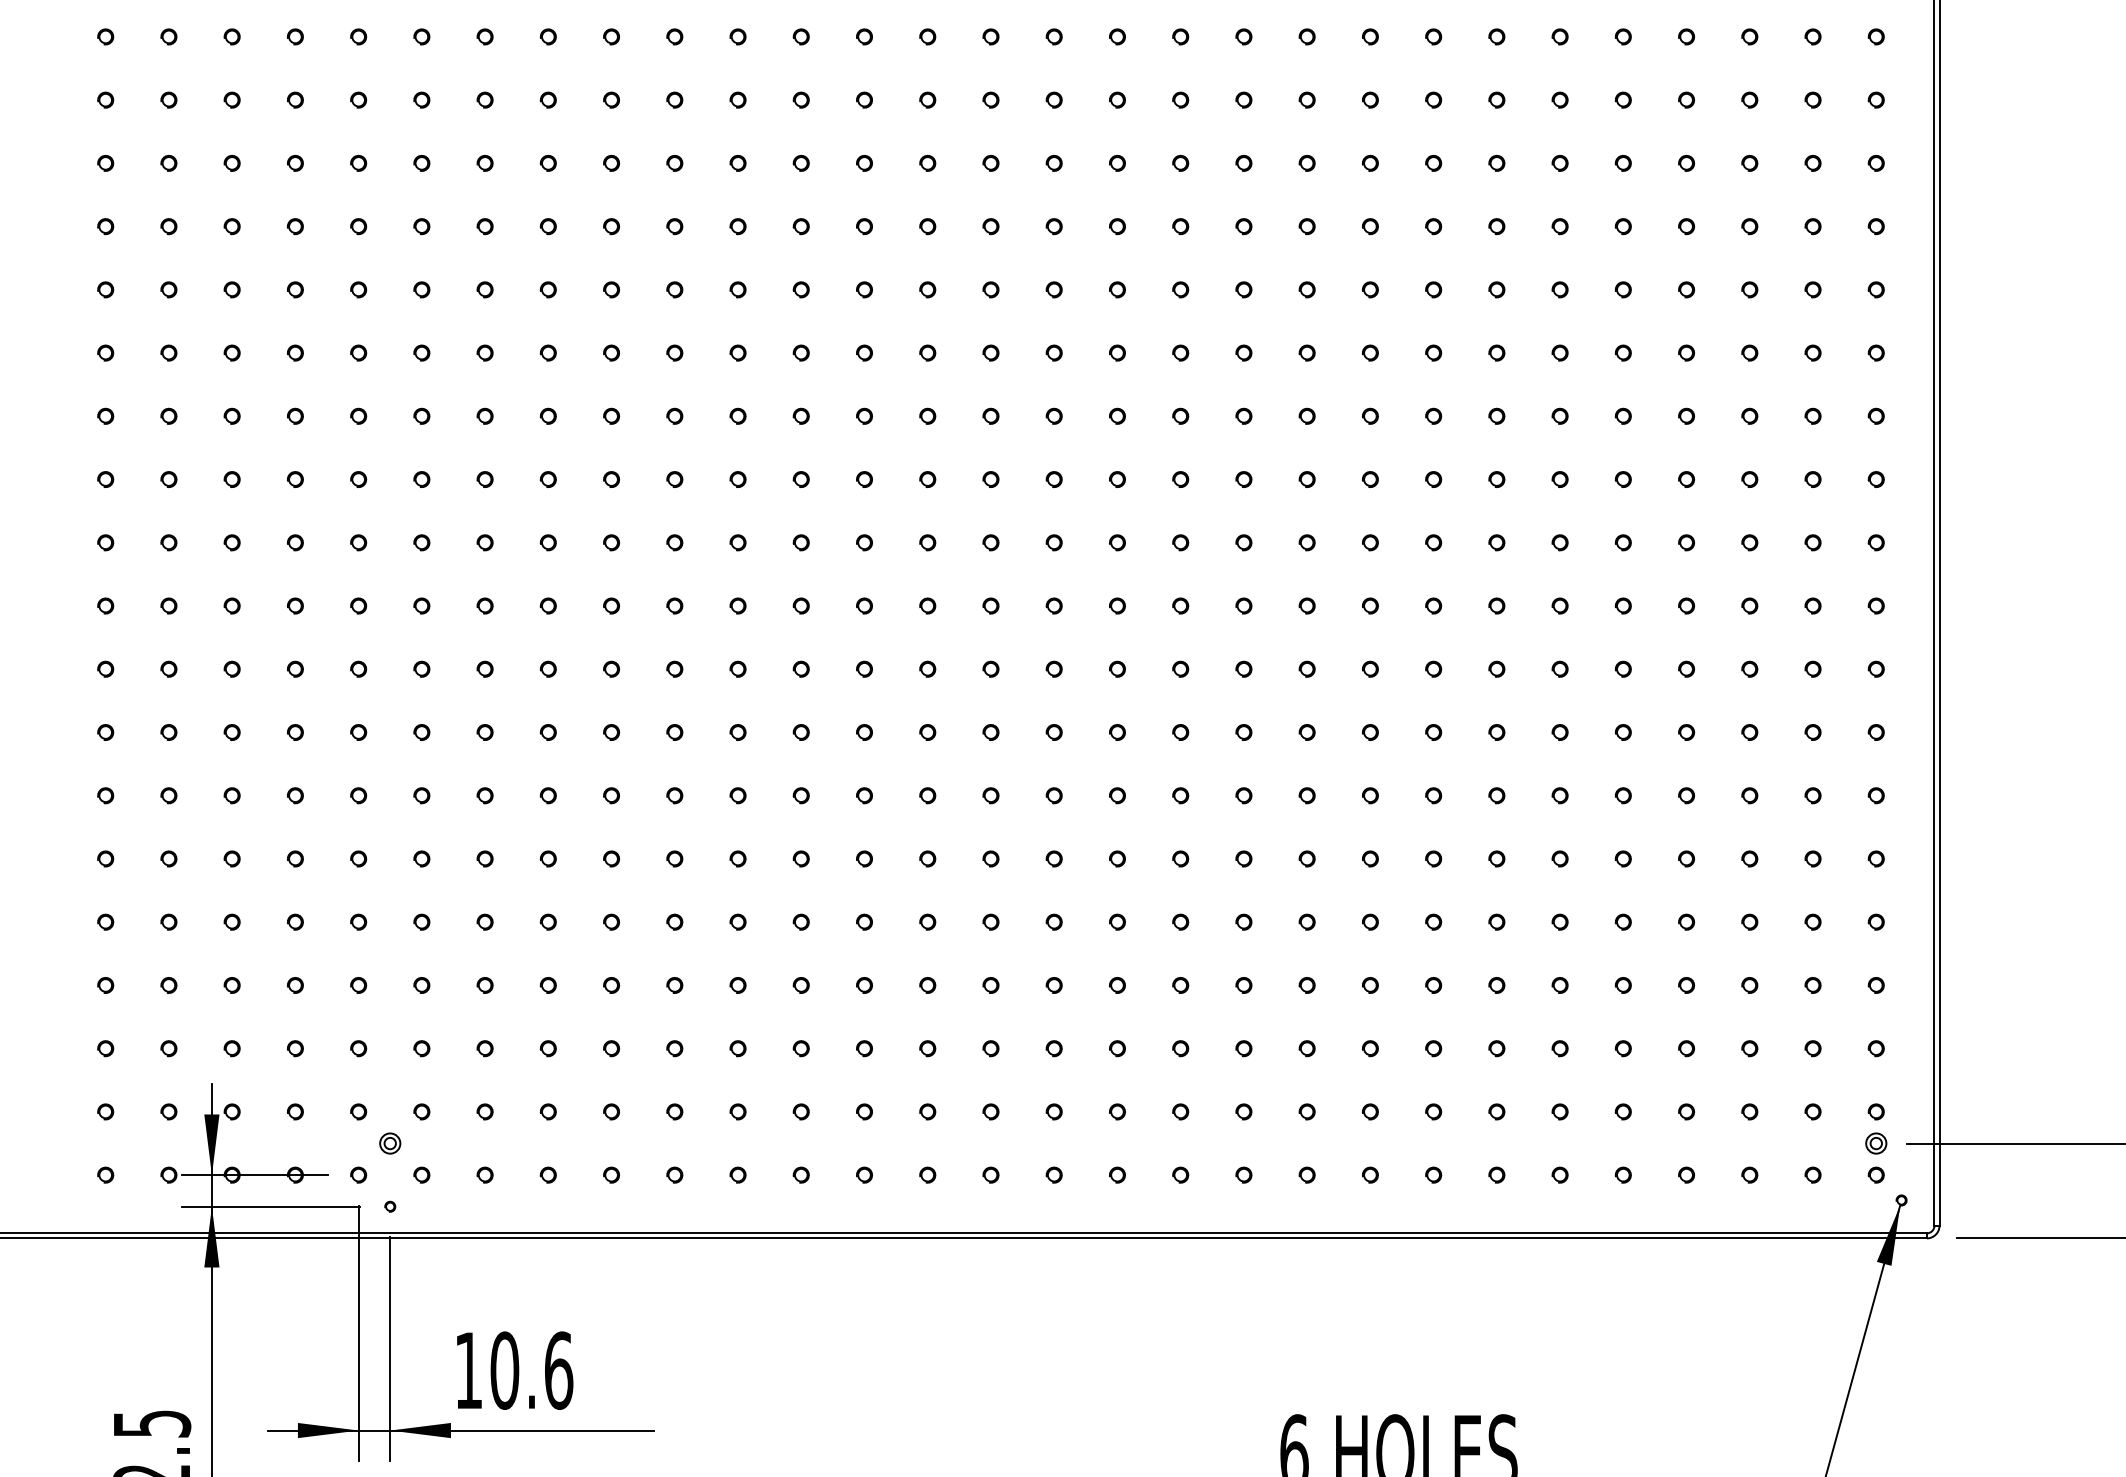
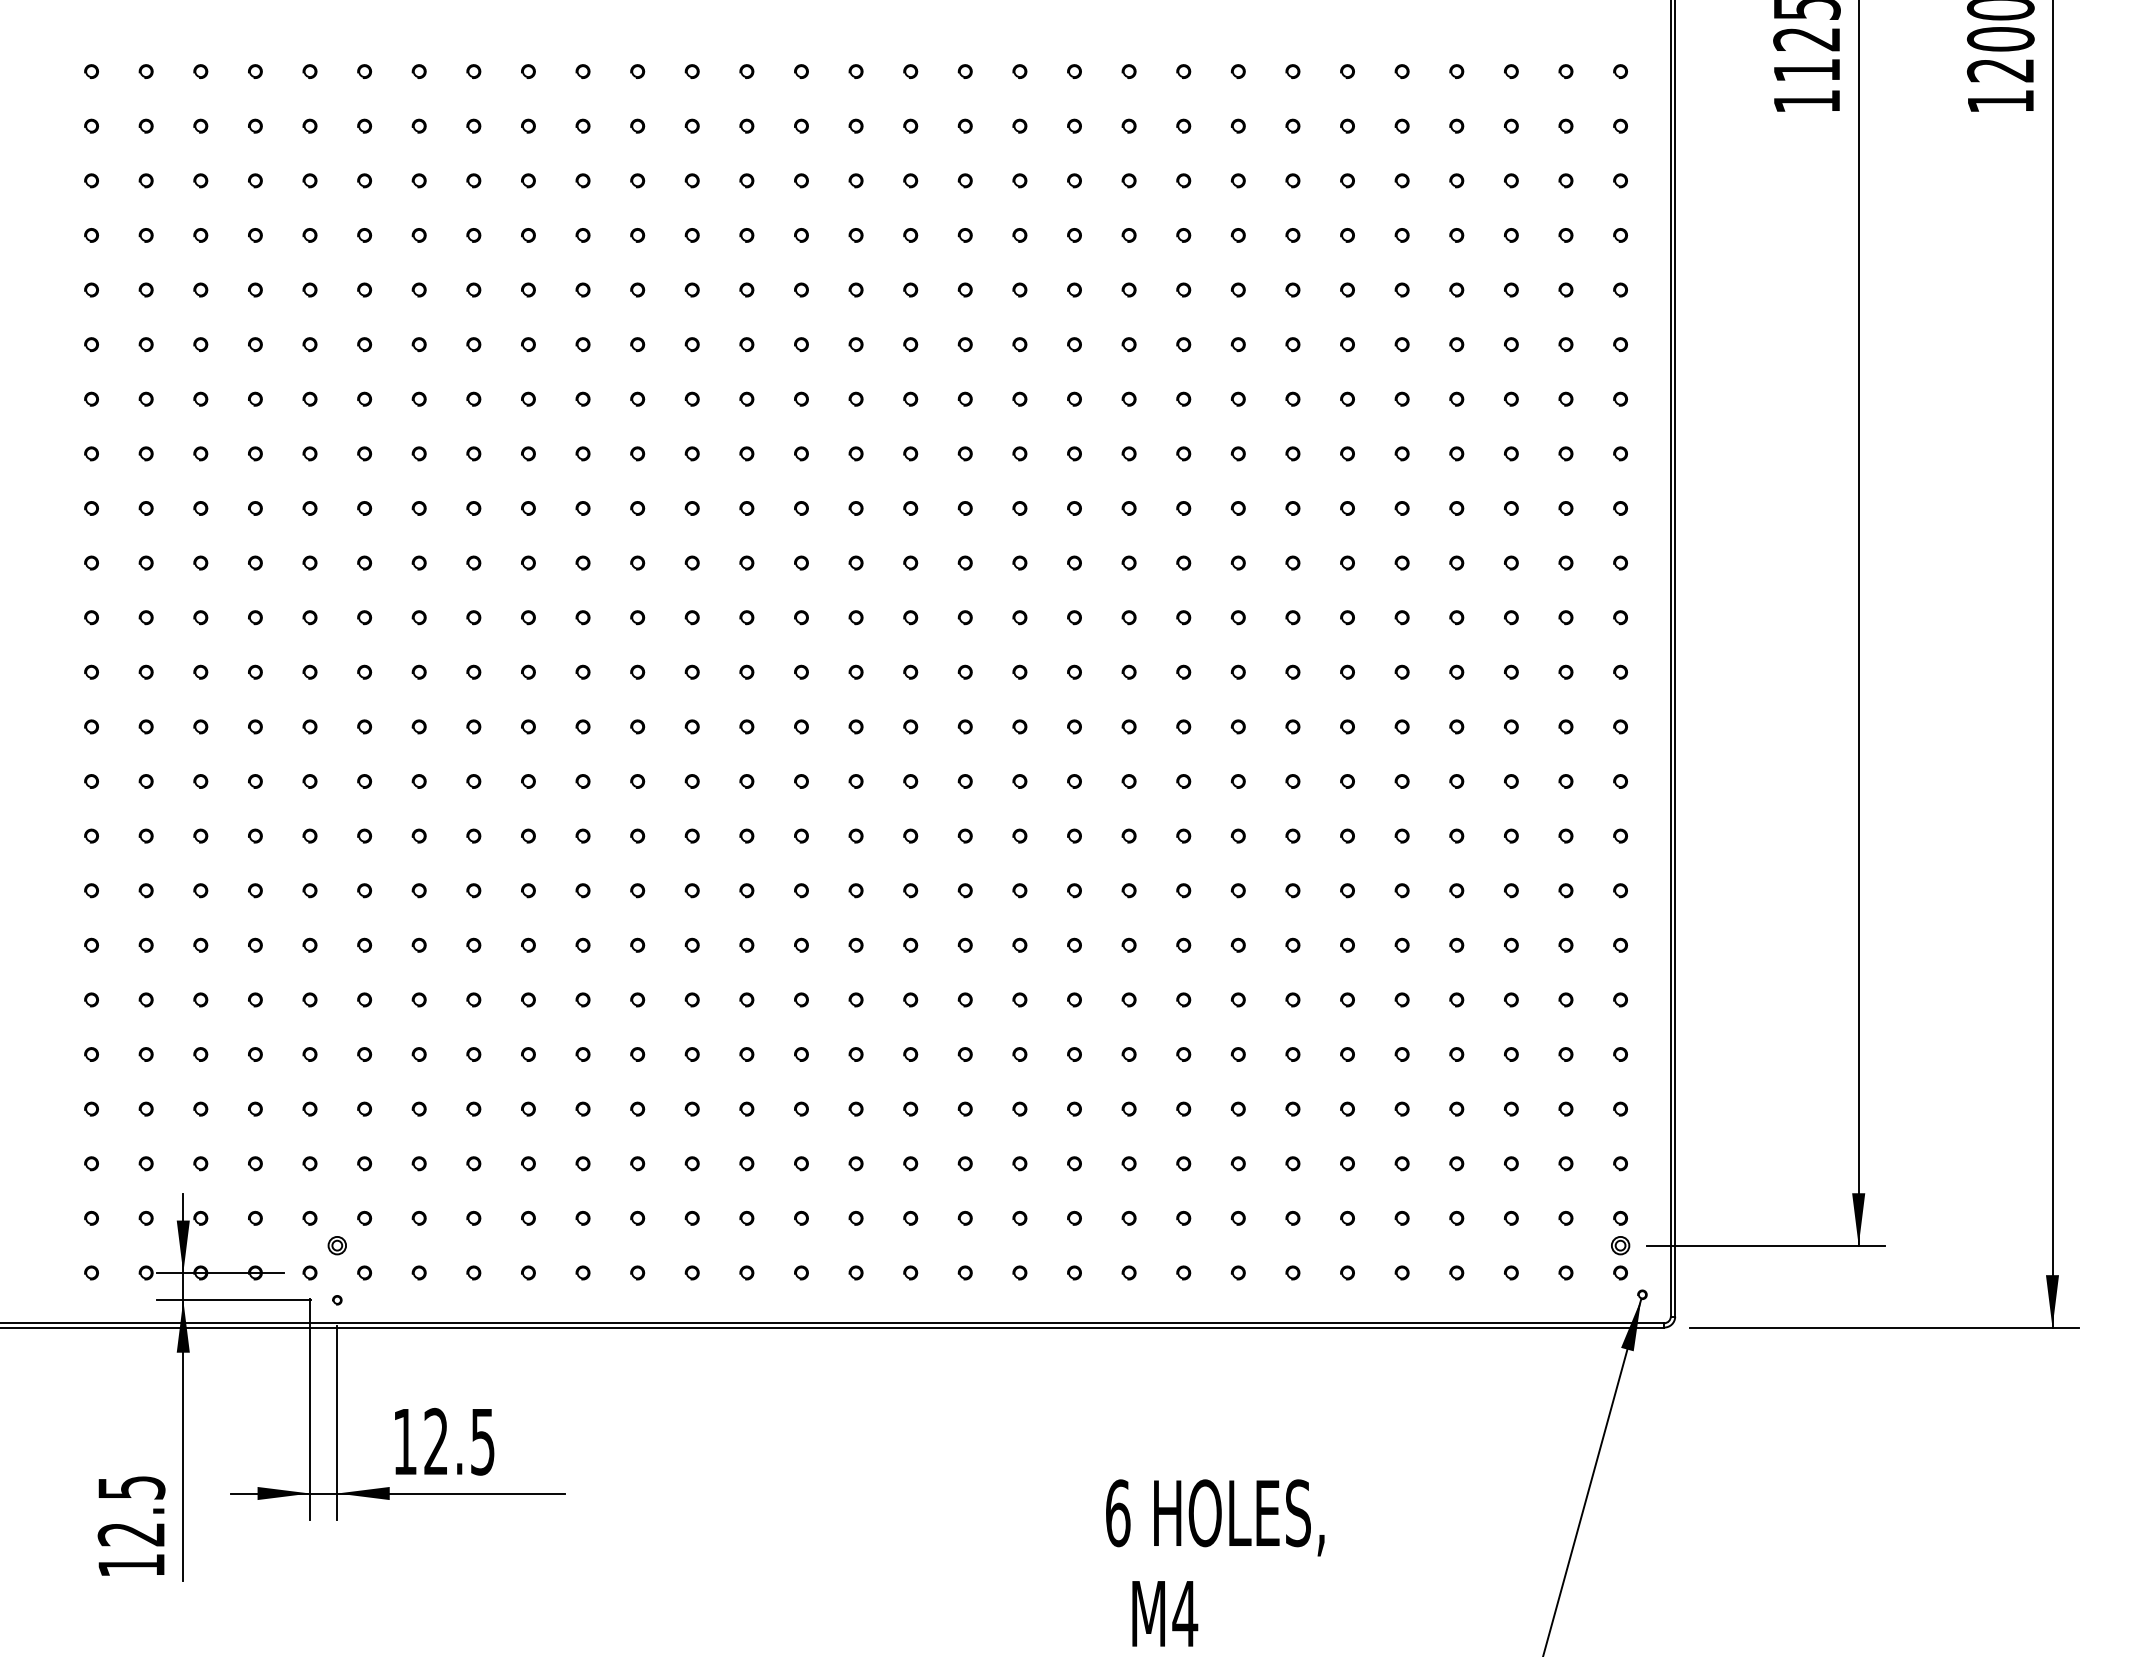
text: (531, 1370) -> (459, 1441), 10.6 -> 12.5

